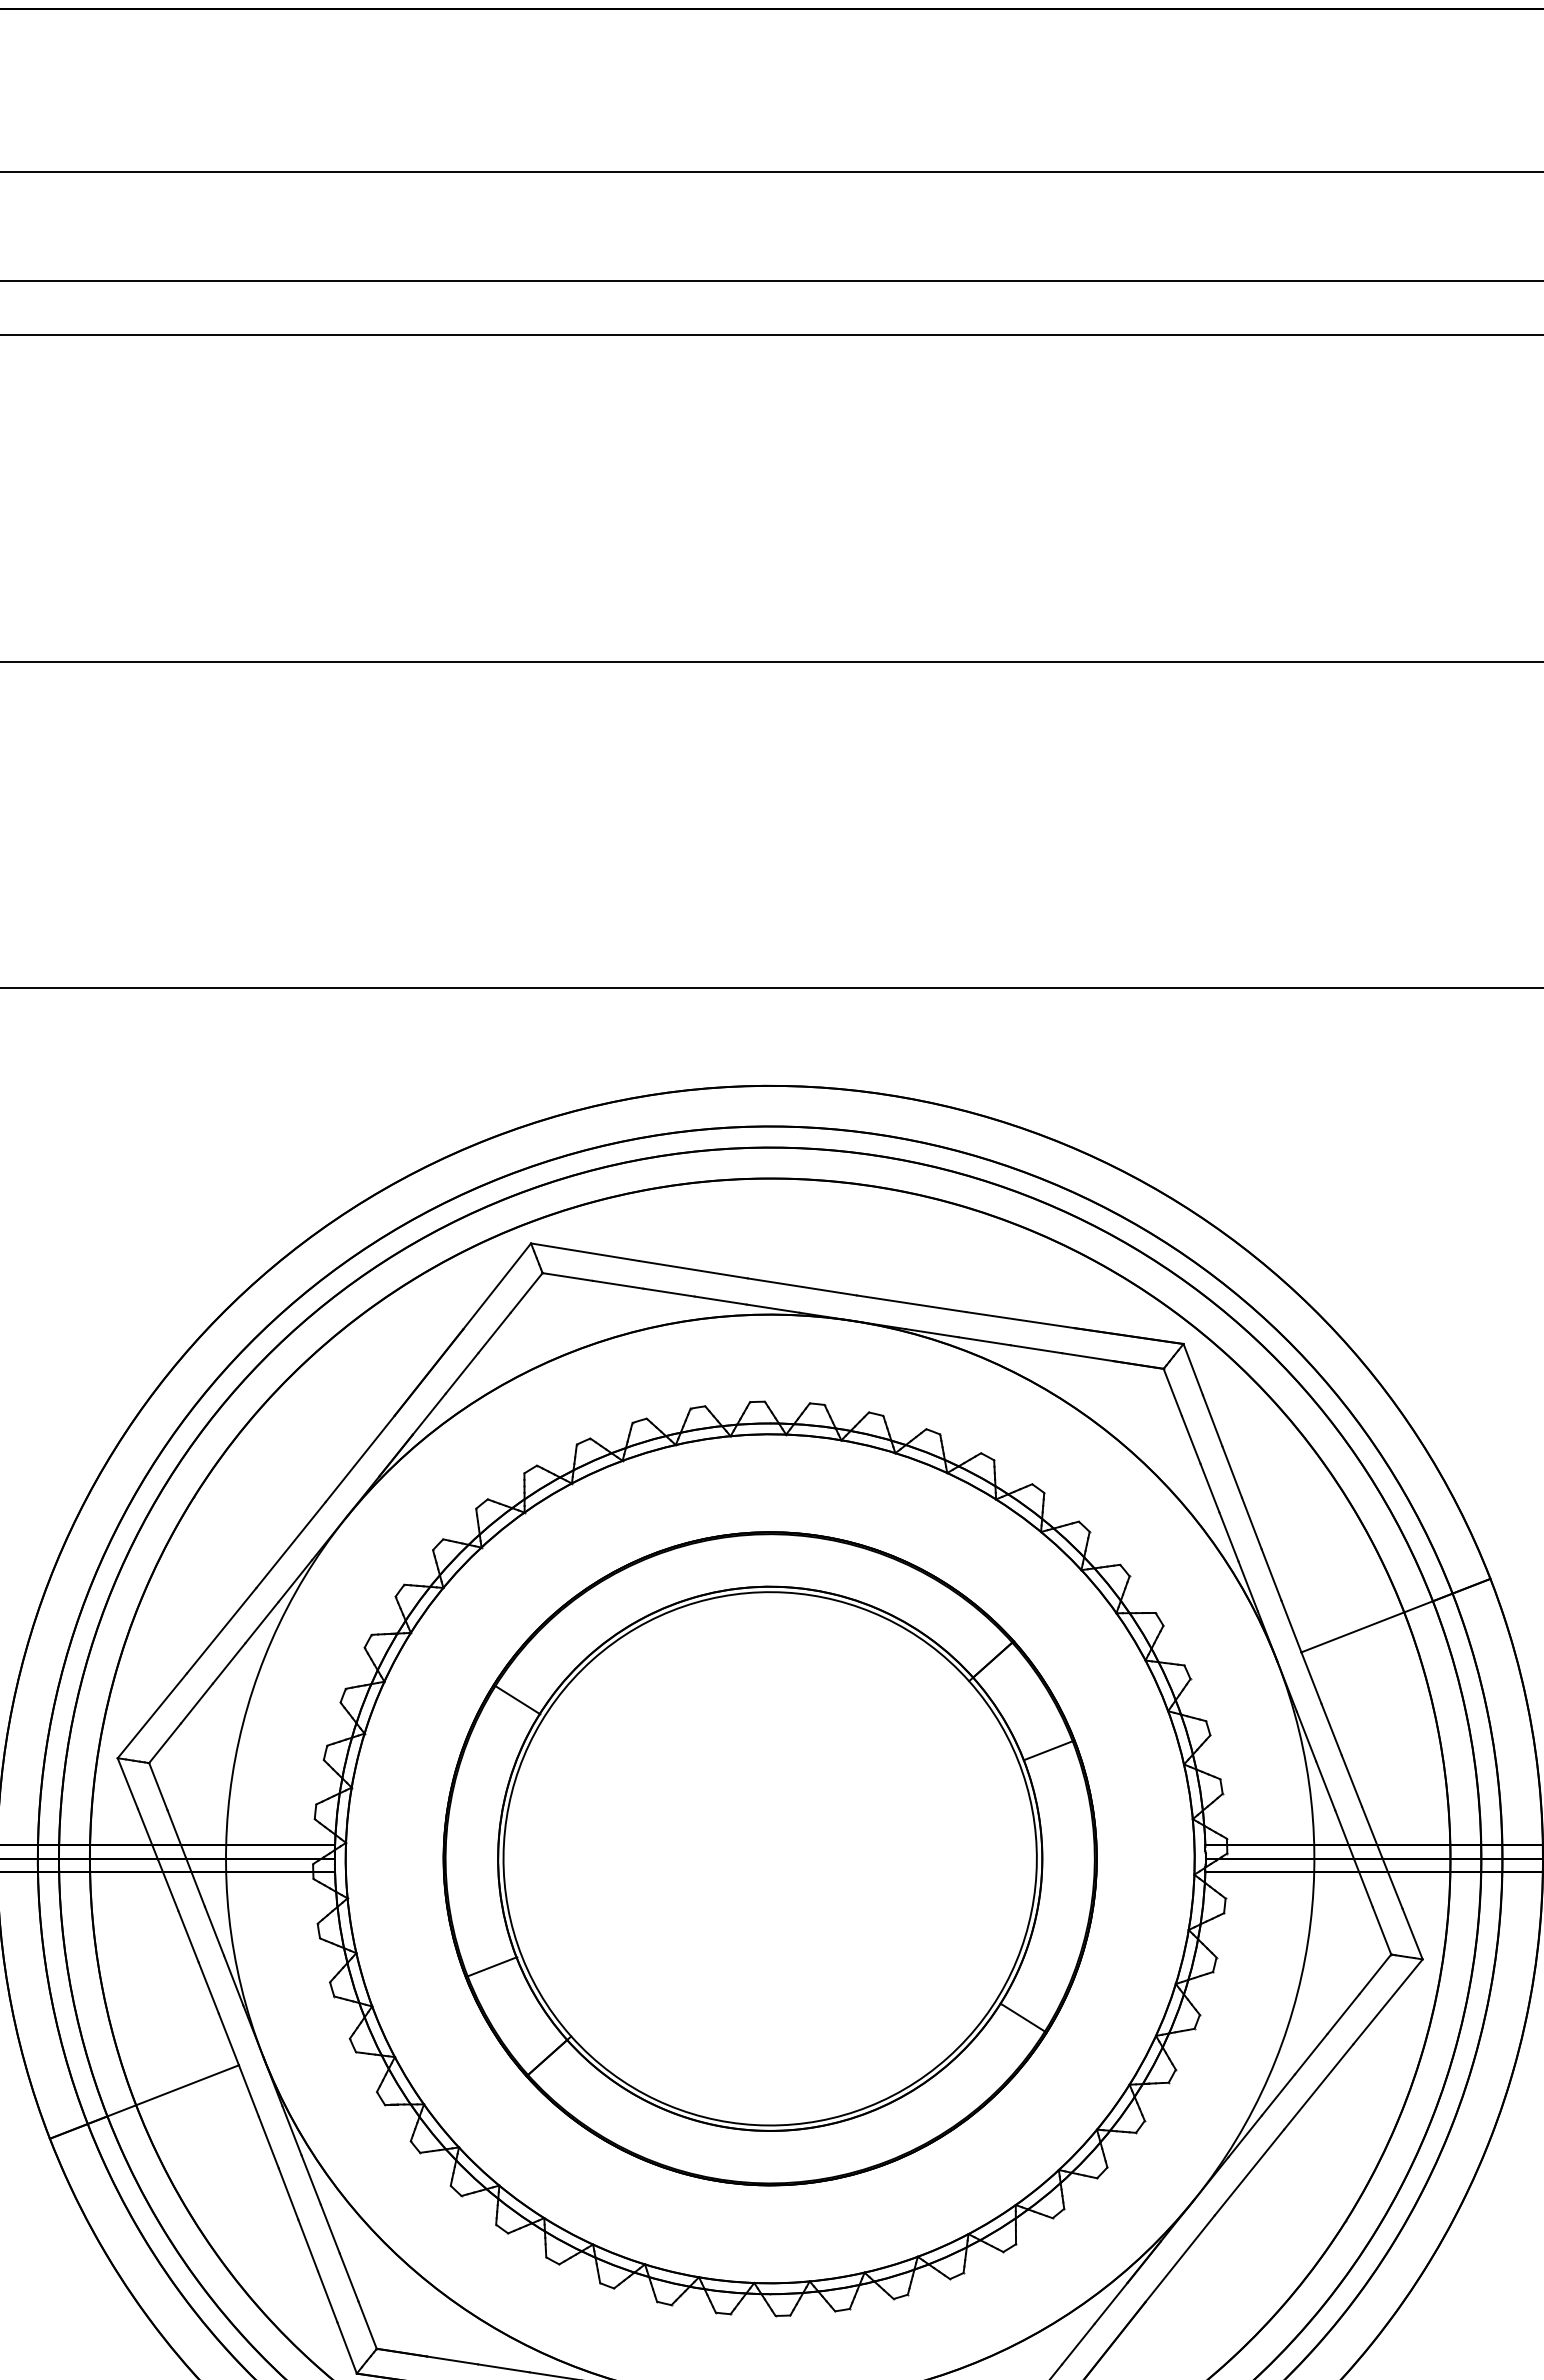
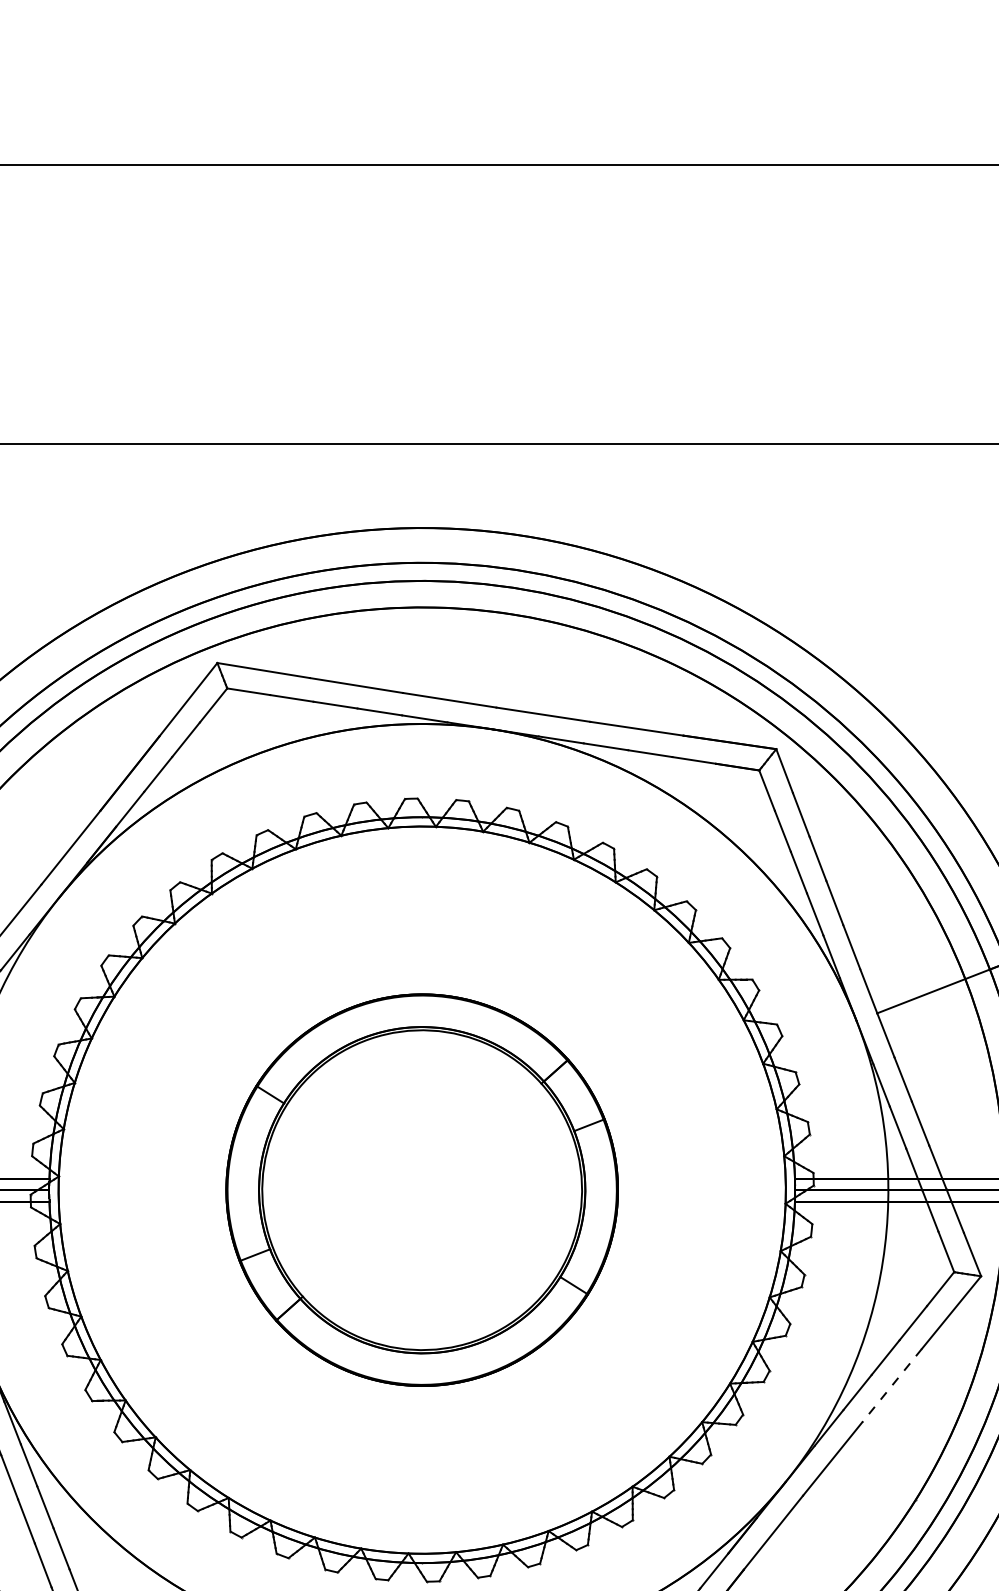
part: (769, 1858) -> (421, 1189), size x0.7
line: (1318, 2087) -> (891, 1386), solid -> dashed

